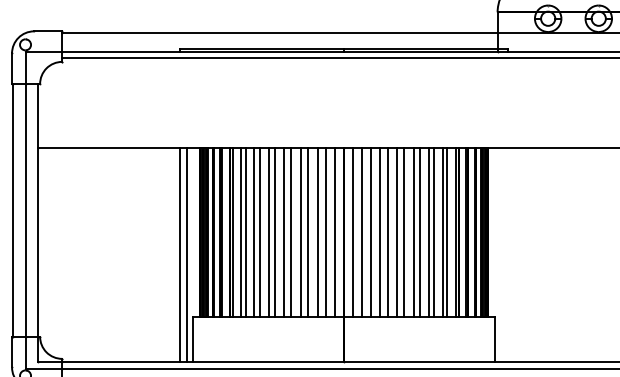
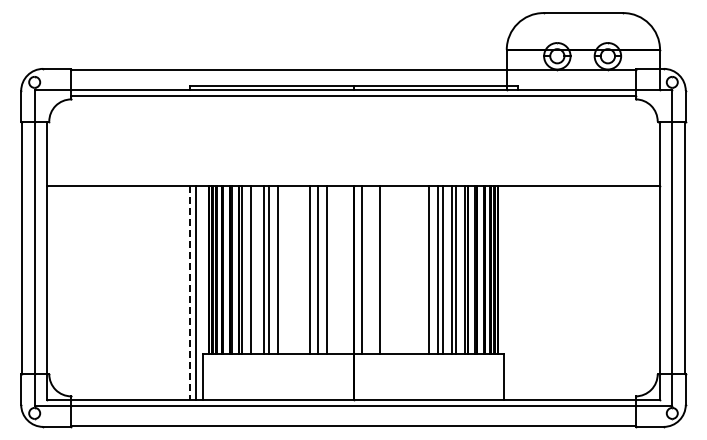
line: (245, 232) -> (254, 269), removed
line: (274, 232) -> (283, 269), removed
line: (284, 232) -> (293, 269), removed
line: (291, 232) -> (300, 269), removed
line: (326, 232) -> (335, 269), removed
line: (335, 232) -> (344, 269), removed
line: (362, 232) -> (371, 269), removed
line: (380, 232) -> (389, 269), removed
line: (388, 232) -> (397, 269), removed
line: (397, 232) -> (406, 269), removed
line: (404, 232) -> (413, 269), removed
line: (414, 232) -> (423, 269), removed
line: (180, 256) -> (189, 293), solid -> dashed

